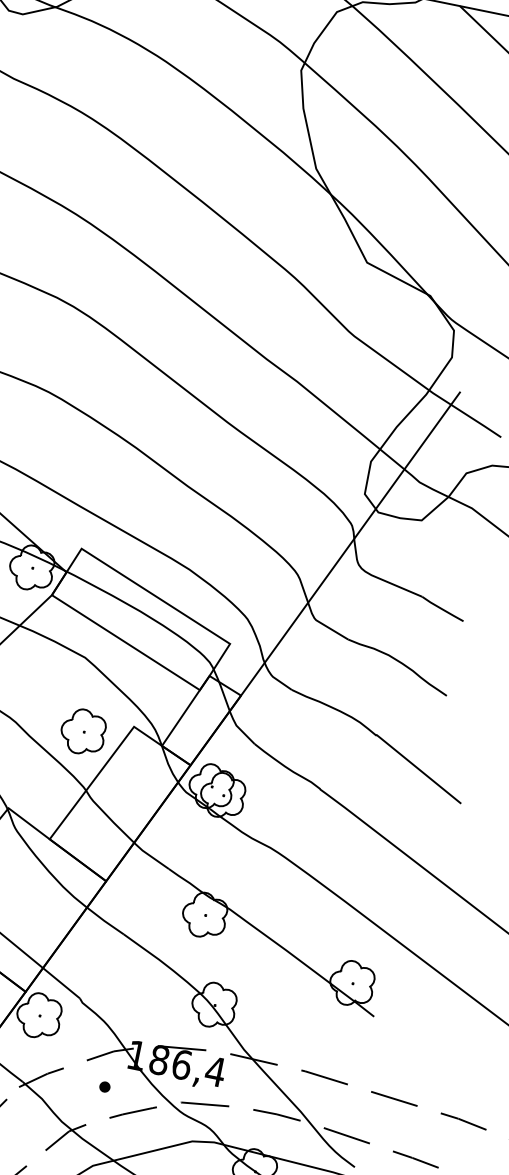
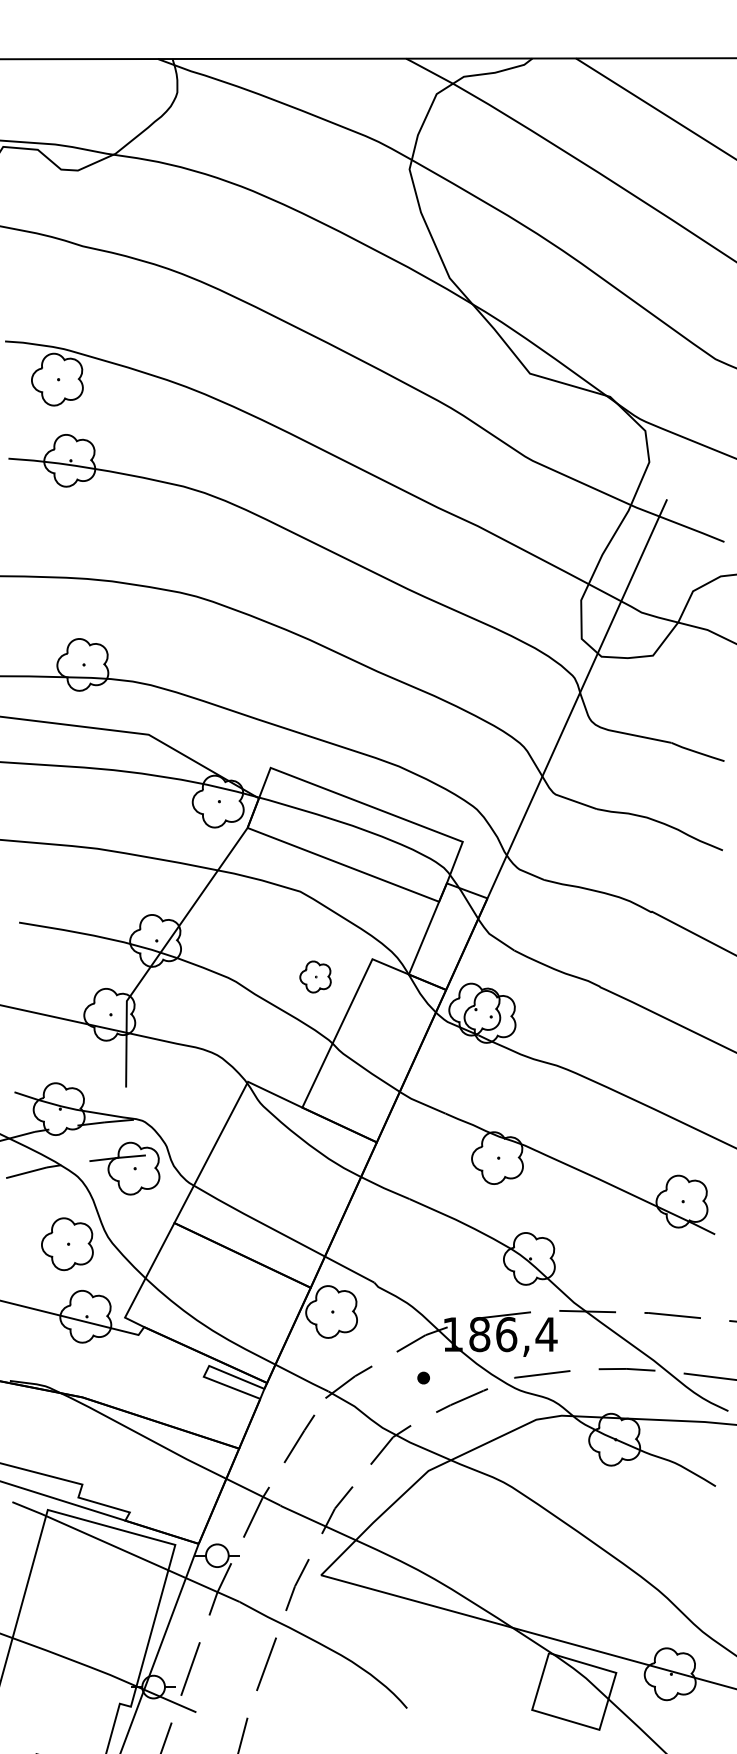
part: (83, 731) -> (315, 976), size x0.6

